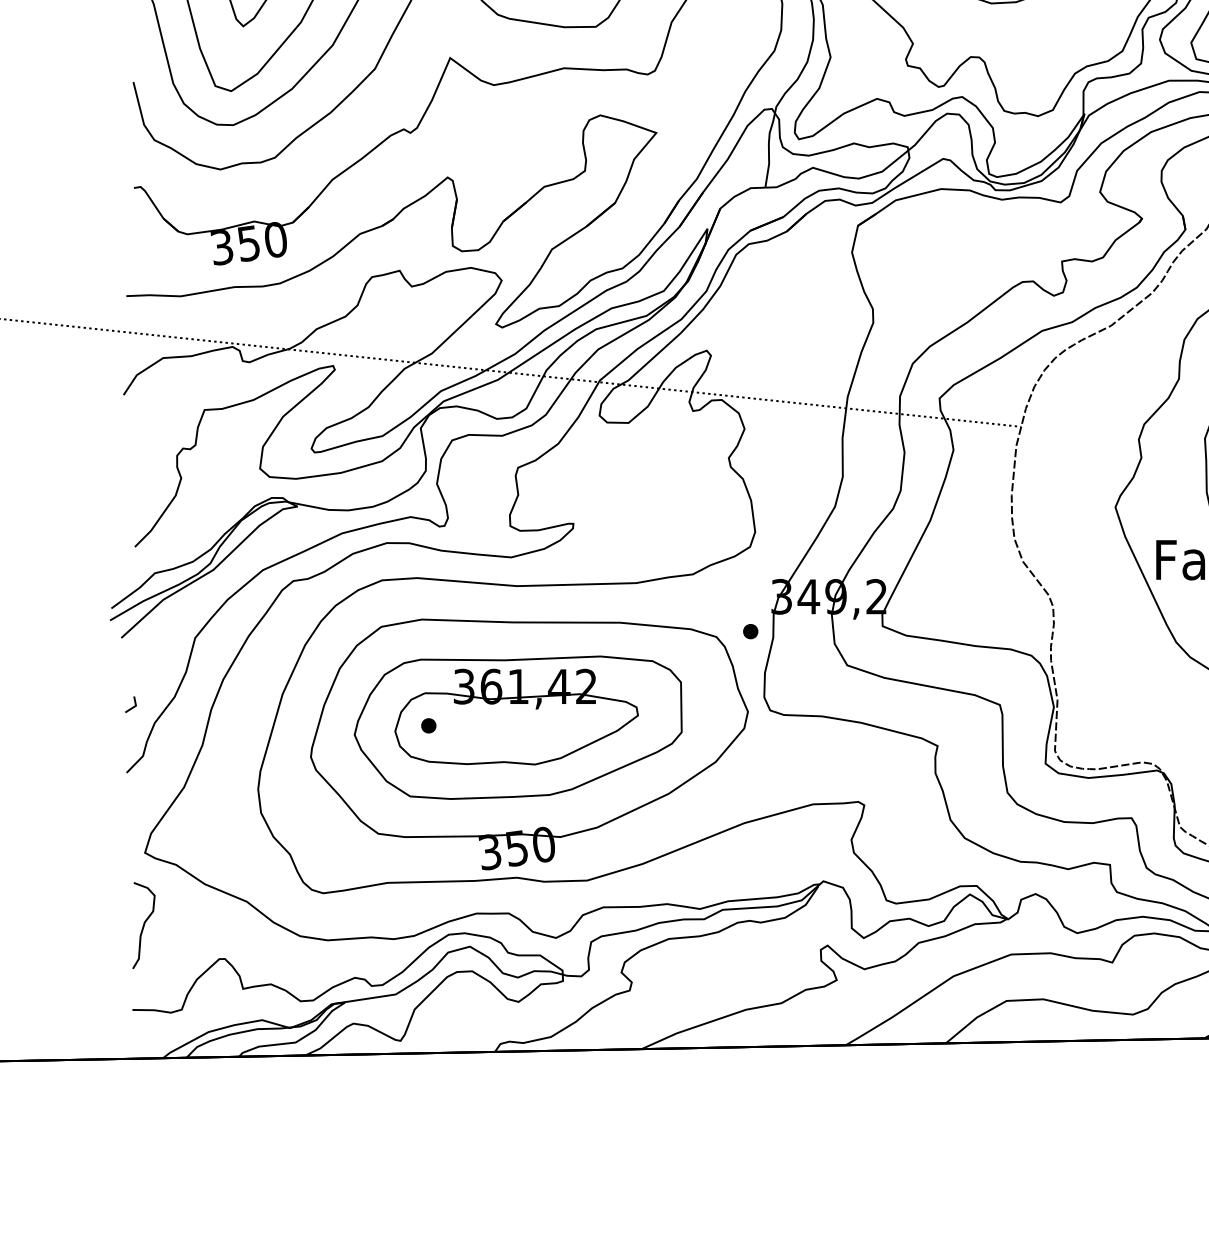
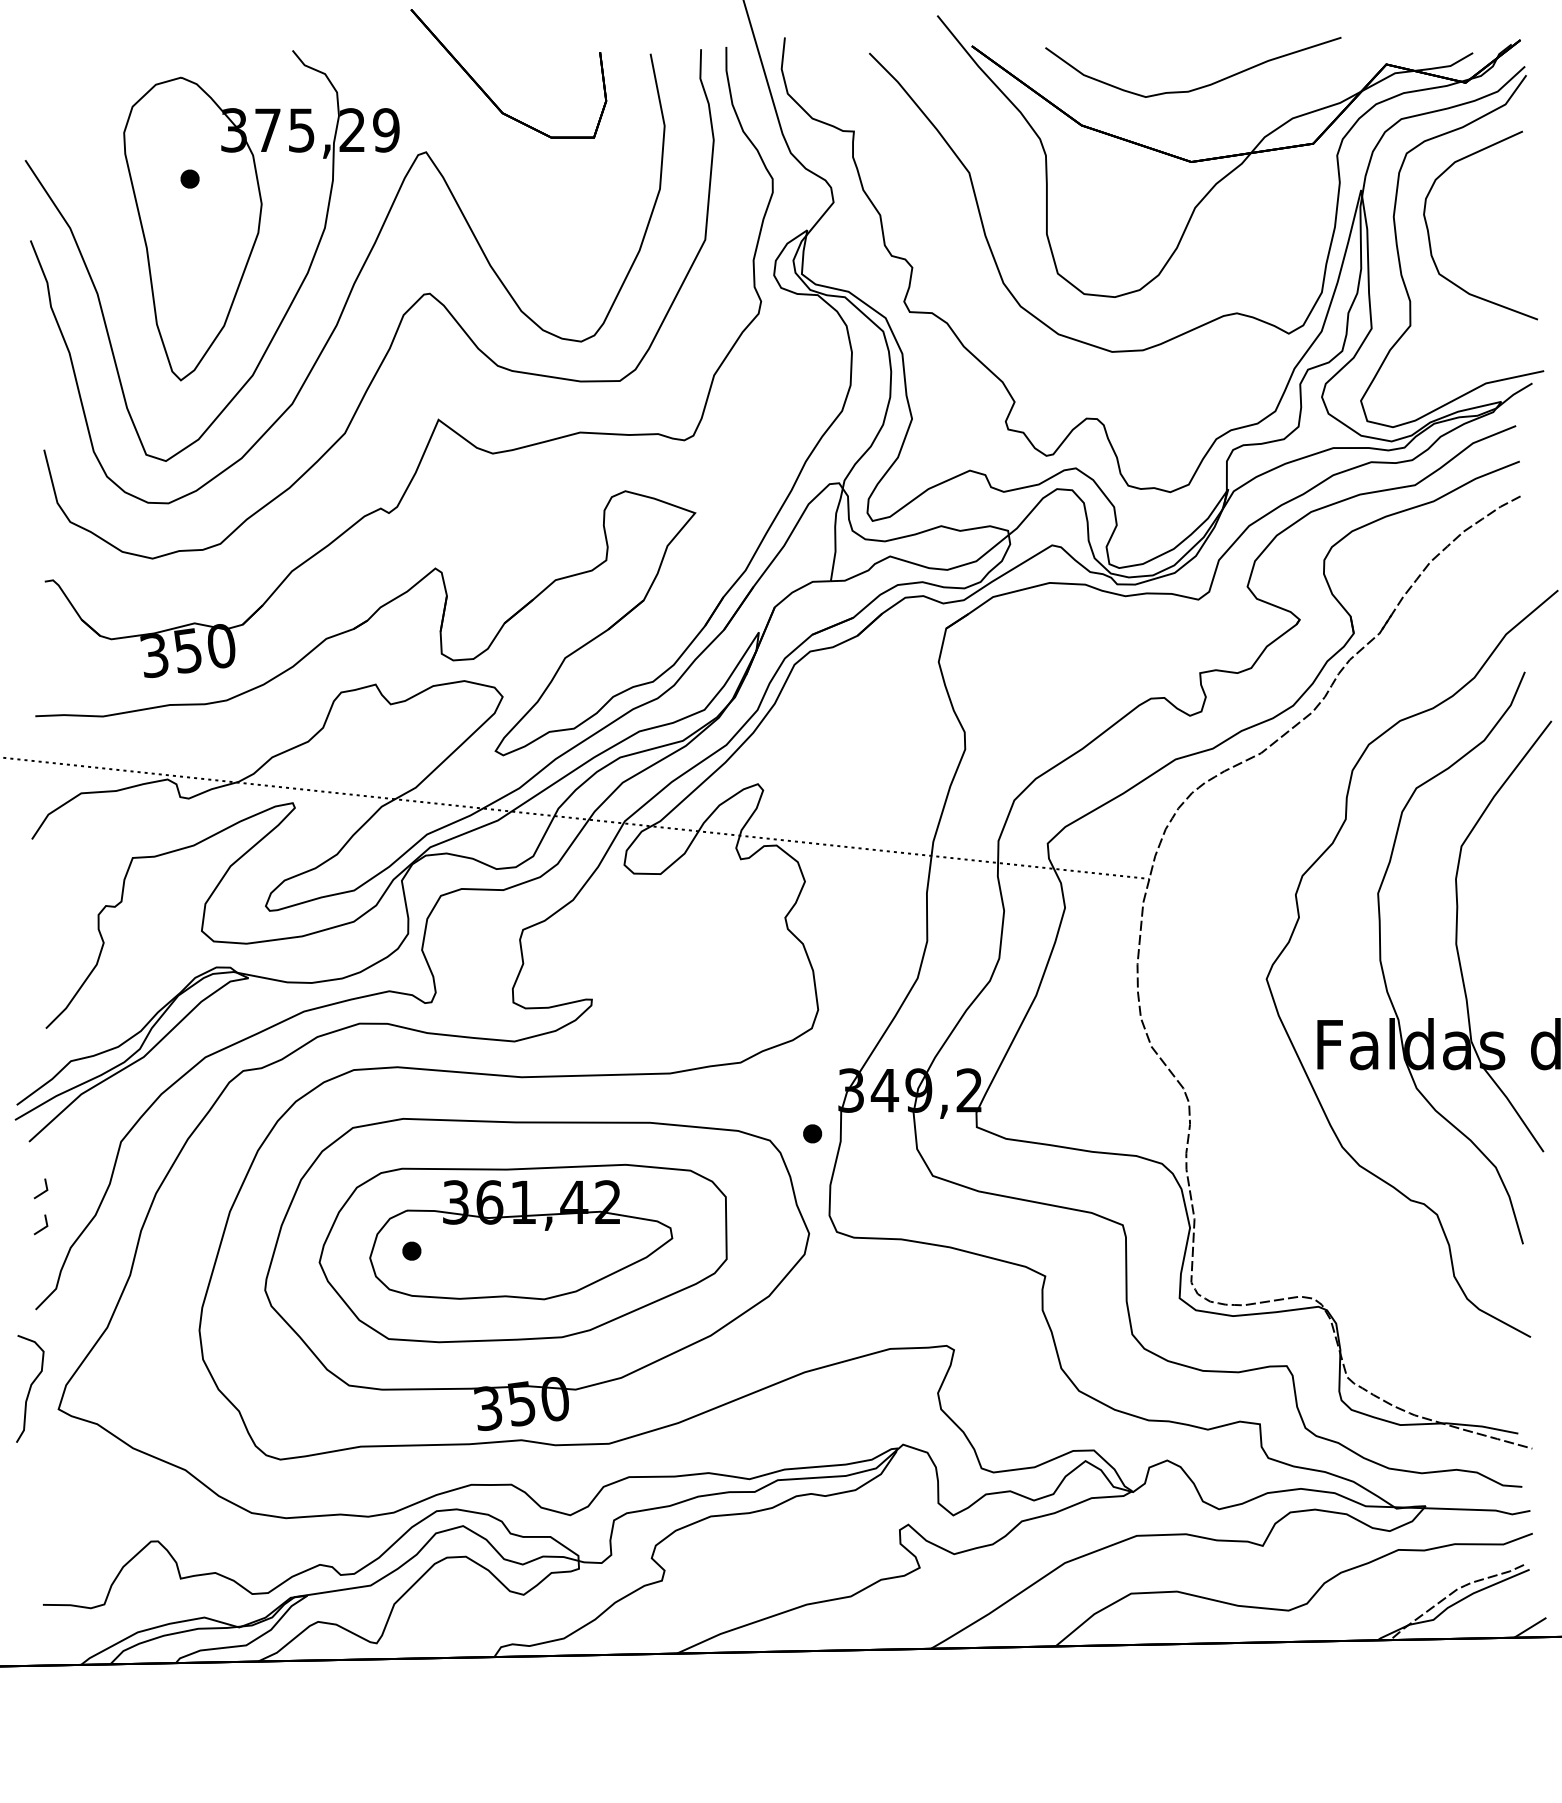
line: (131, 678) -> (41, 1192), added
curve: (144, 925) -> (30, 1388), moved

